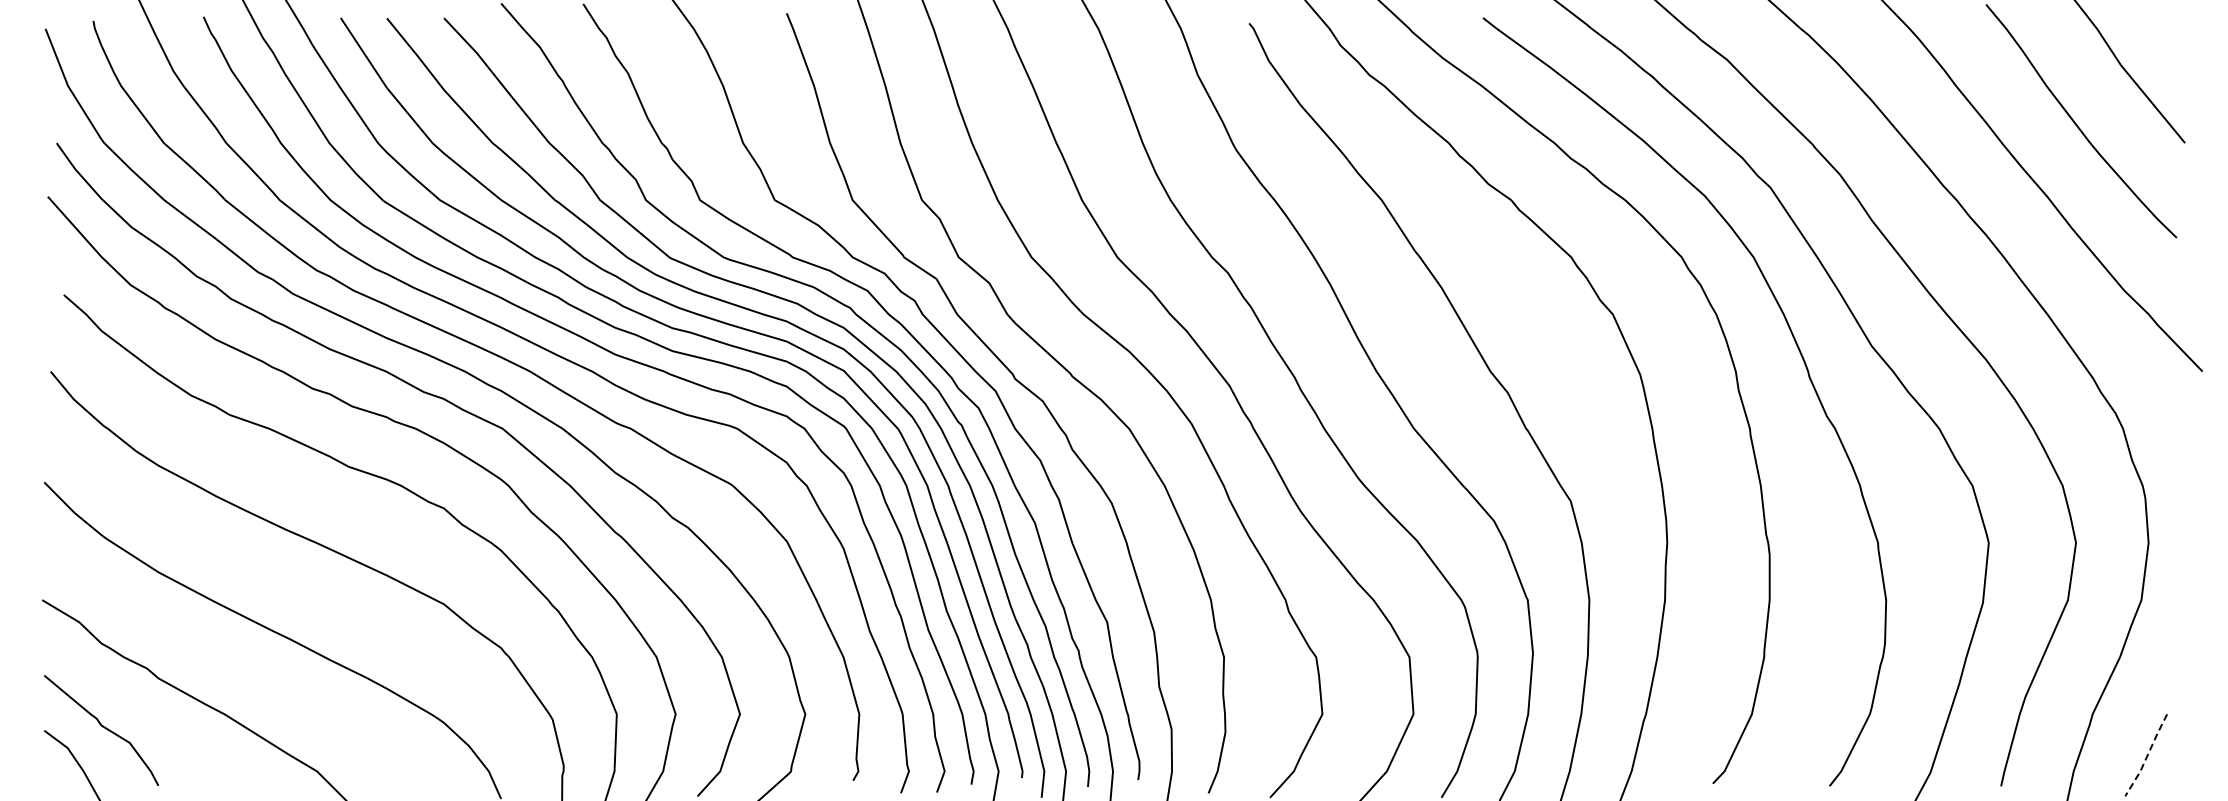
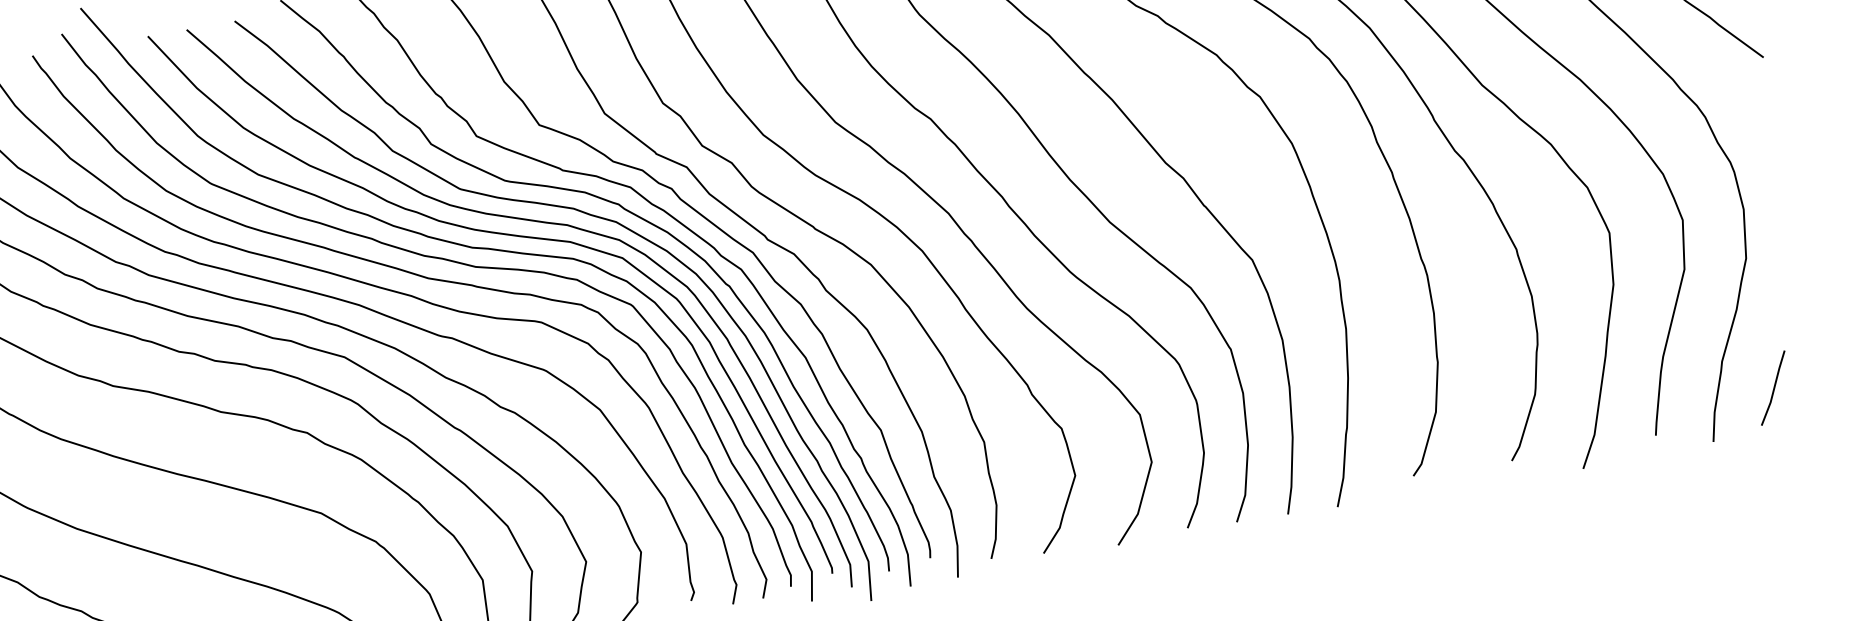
line: (2147, 756) -> (1774, 388), dashed -> solid

